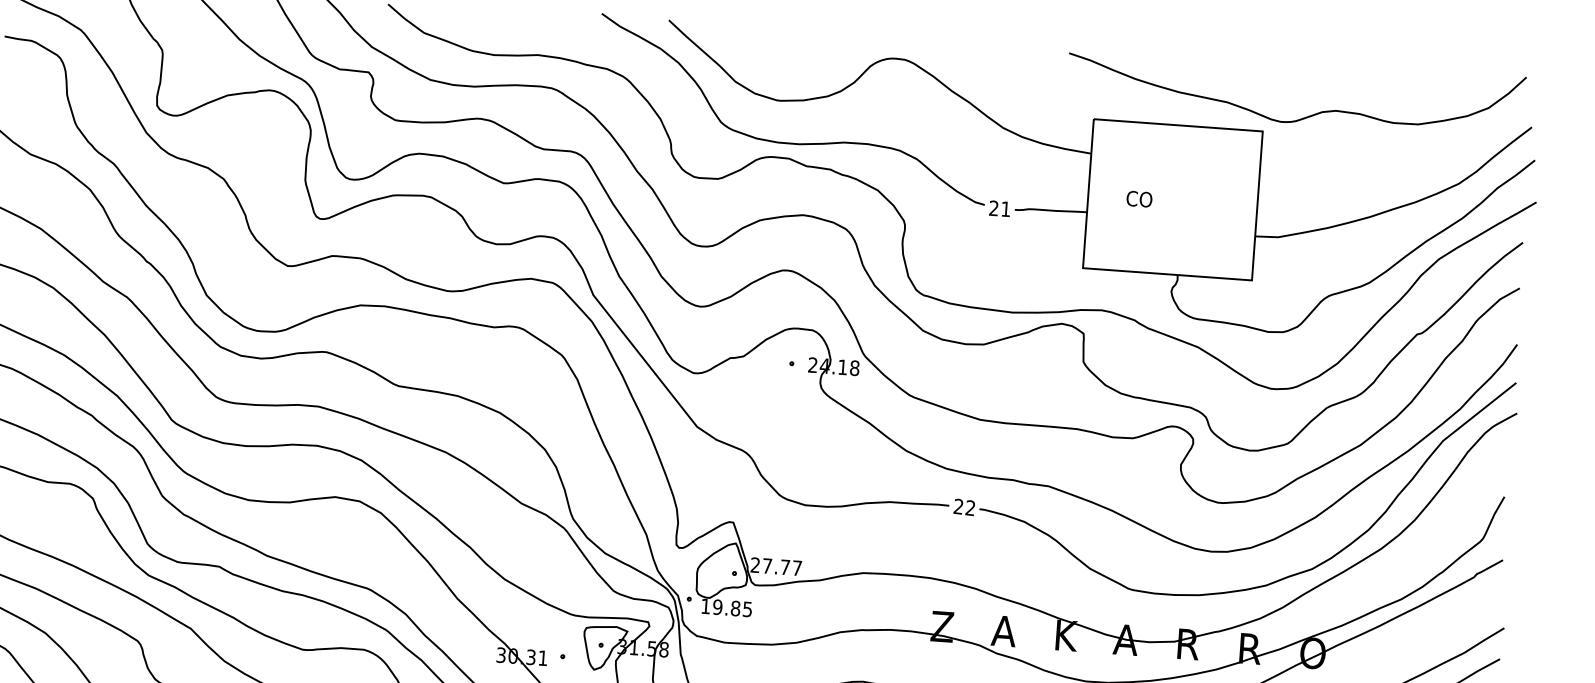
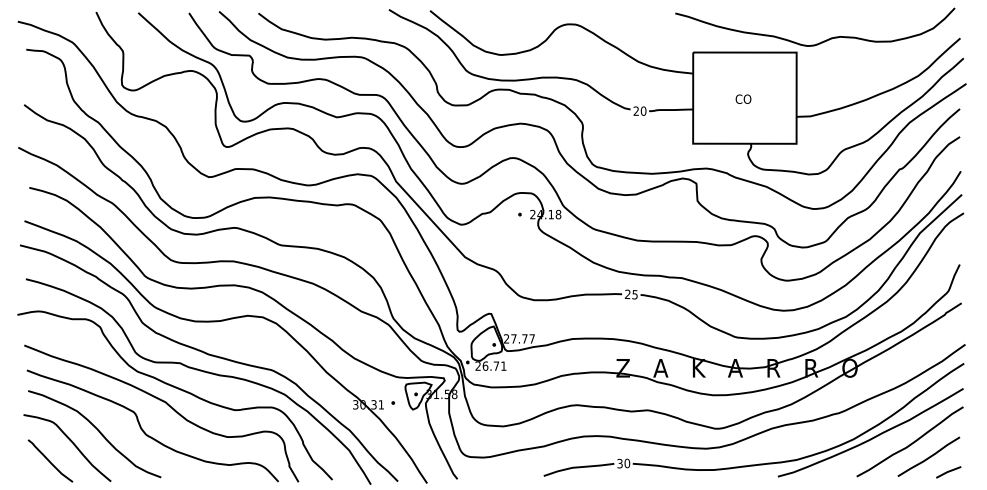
text: (1139, 197) -> (743, 98), moved
text: (1005, 208) -> (643, 110), 21 -> 20
text: (969, 507) -> (634, 294), 22 -> 25
text: (726, 606) -> (490, 365), 19.85 -> 26.71

